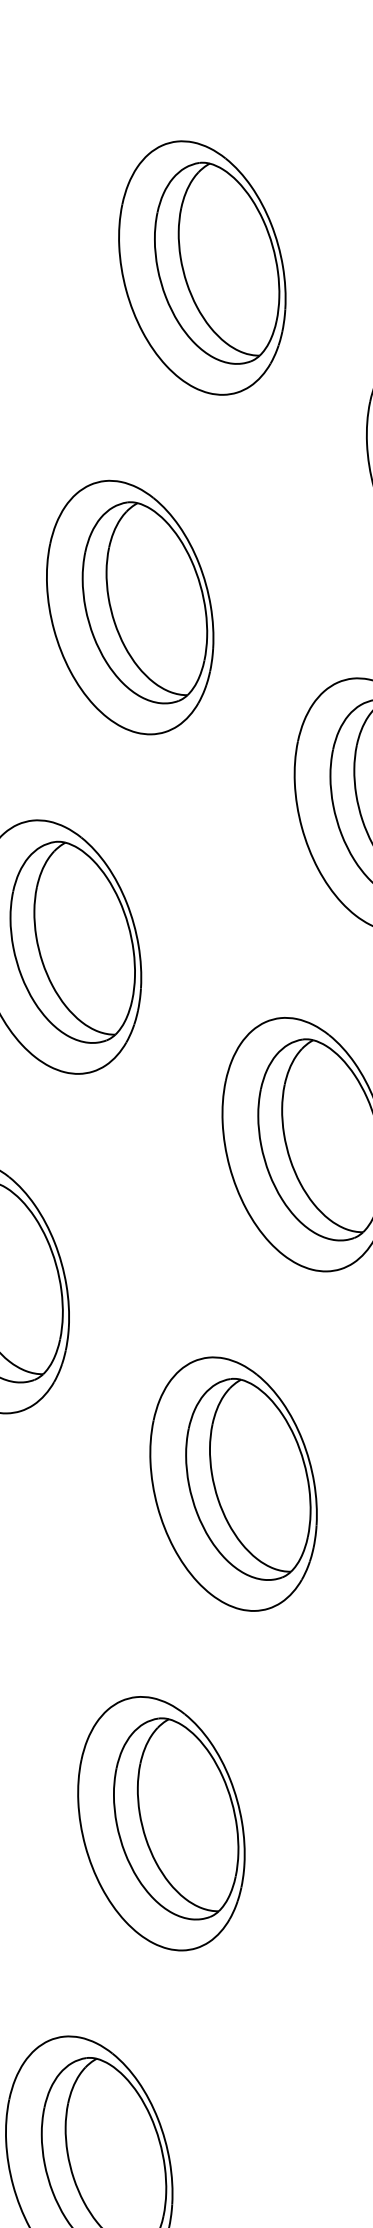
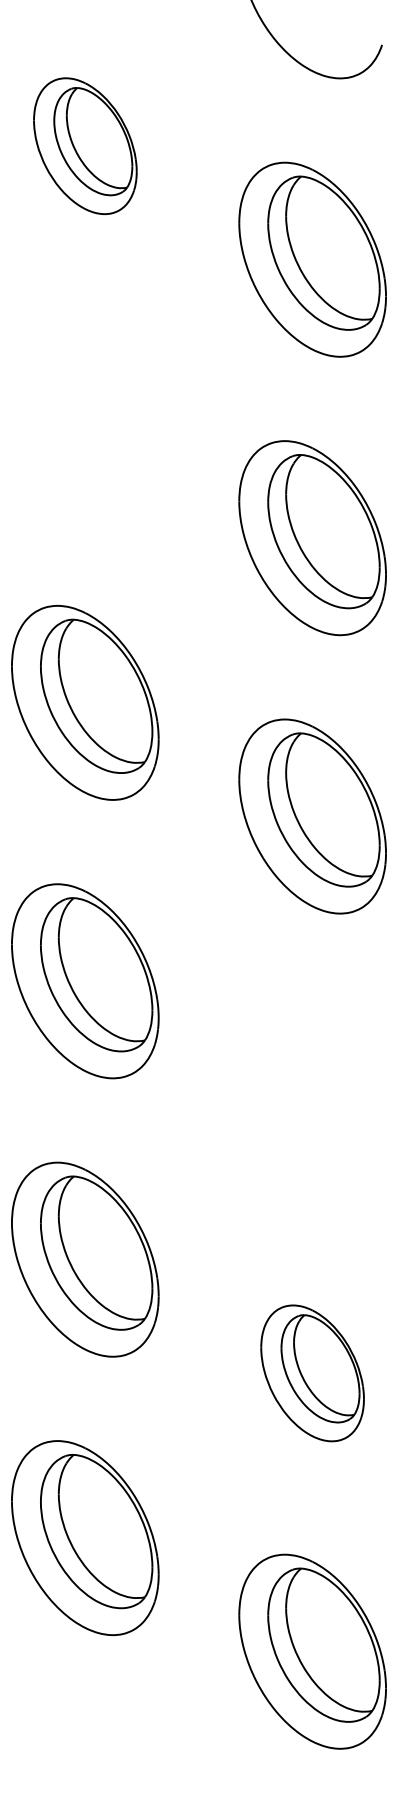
part: (202, 268) -> (85, 146), size x0.7
part: (130, 607) -> (85, 424), removed
part: (233, 1483) -> (312, 1094), removed
part: (161, 1823) -> (312, 1373), size x0.7

